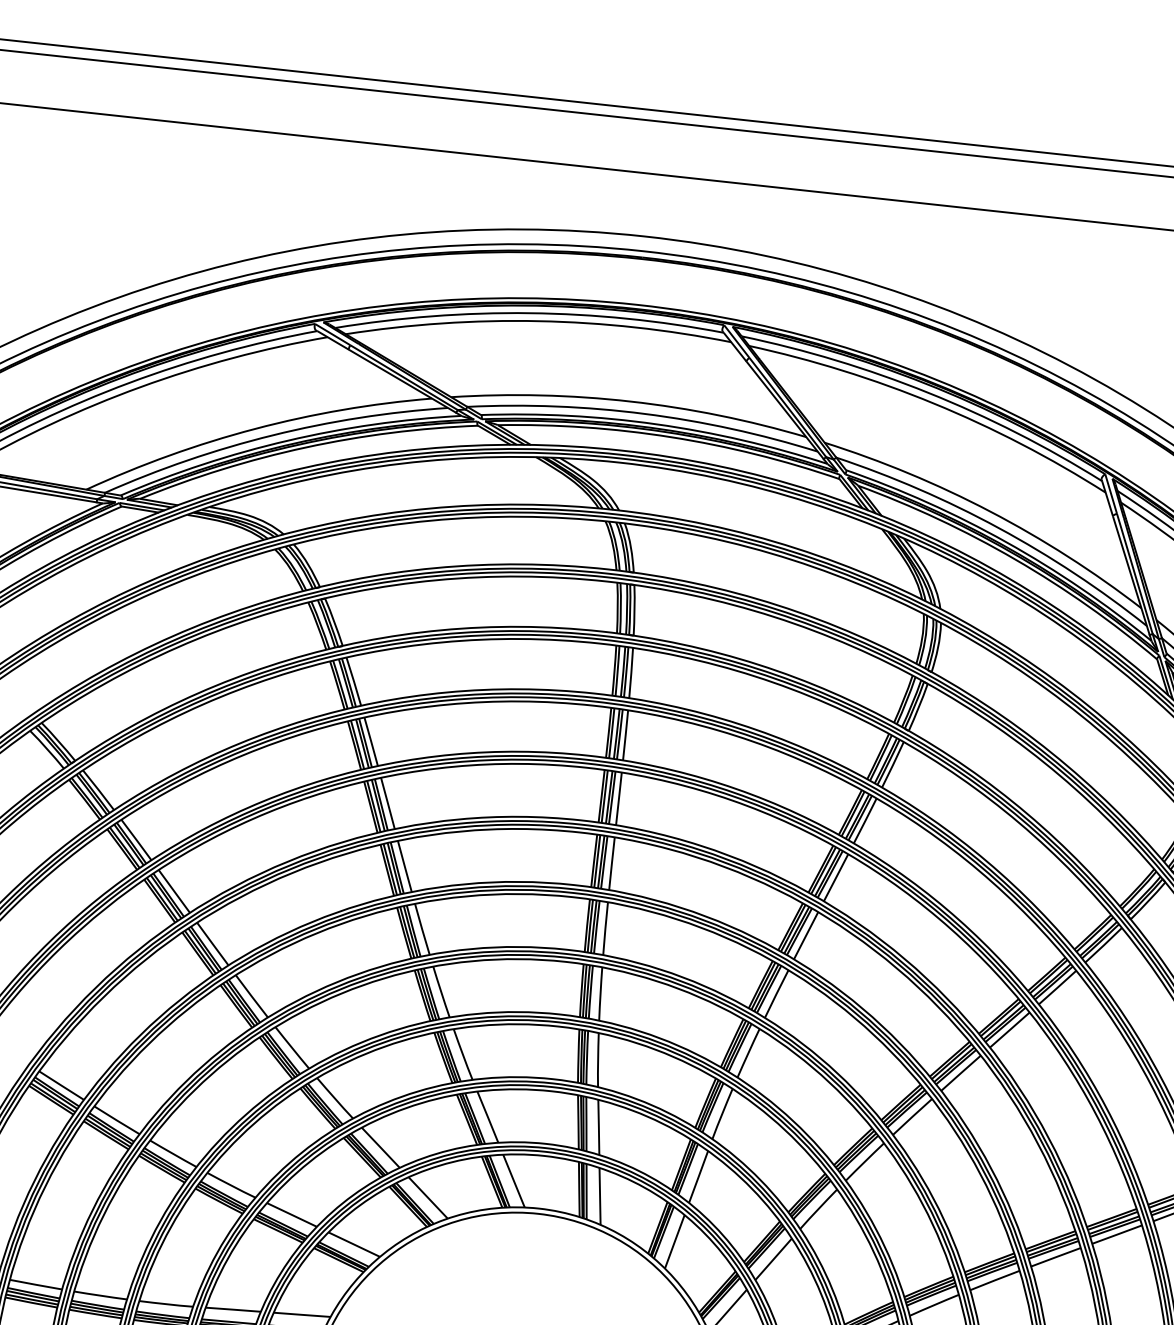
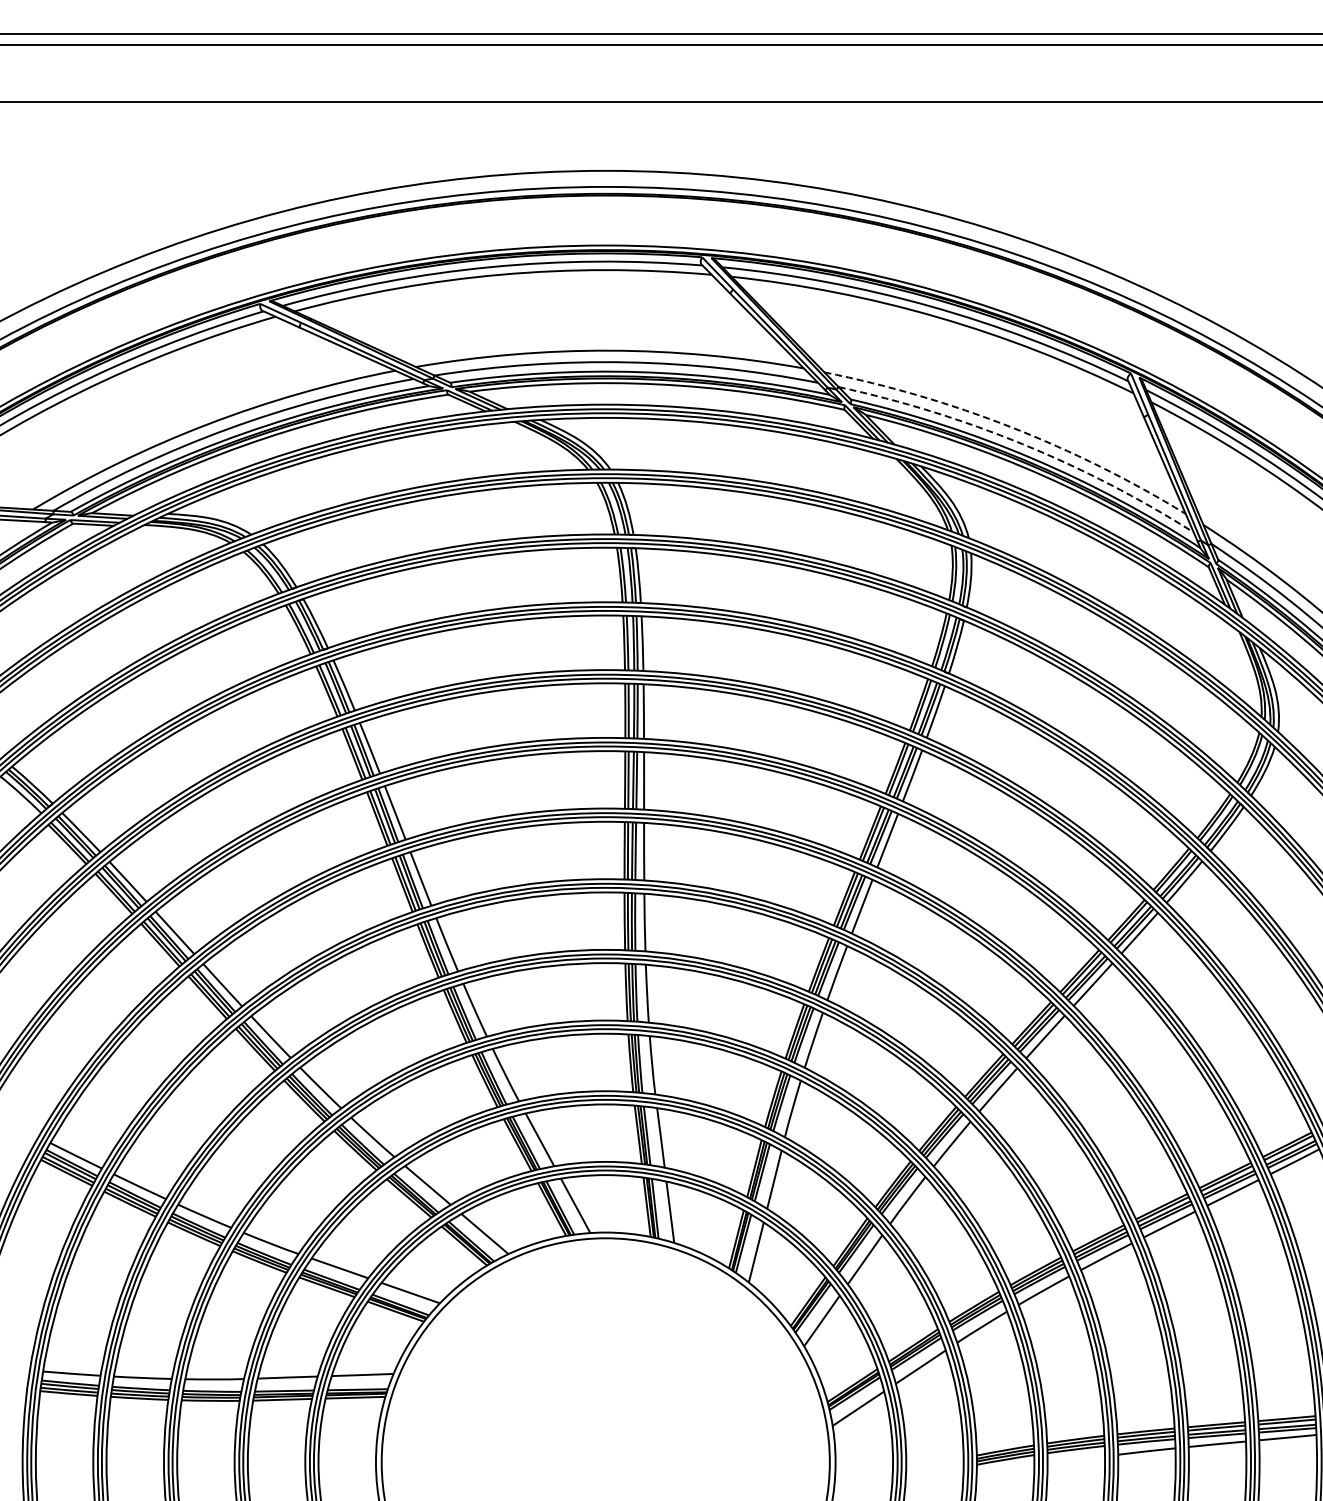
arc: (990, 511) -> (1011, 427), solid -> dashed
arc: (998, 528) -> (1022, 444), solid -> dashed

